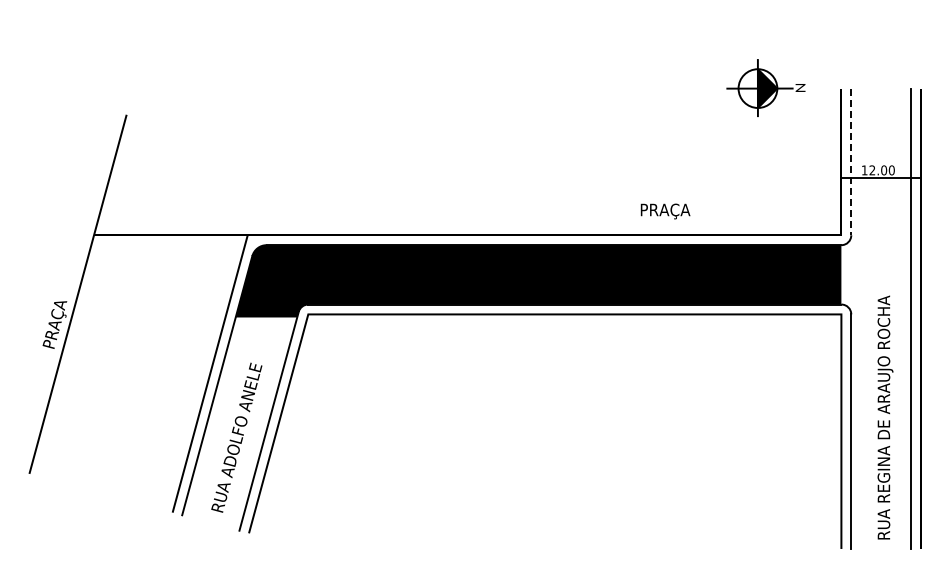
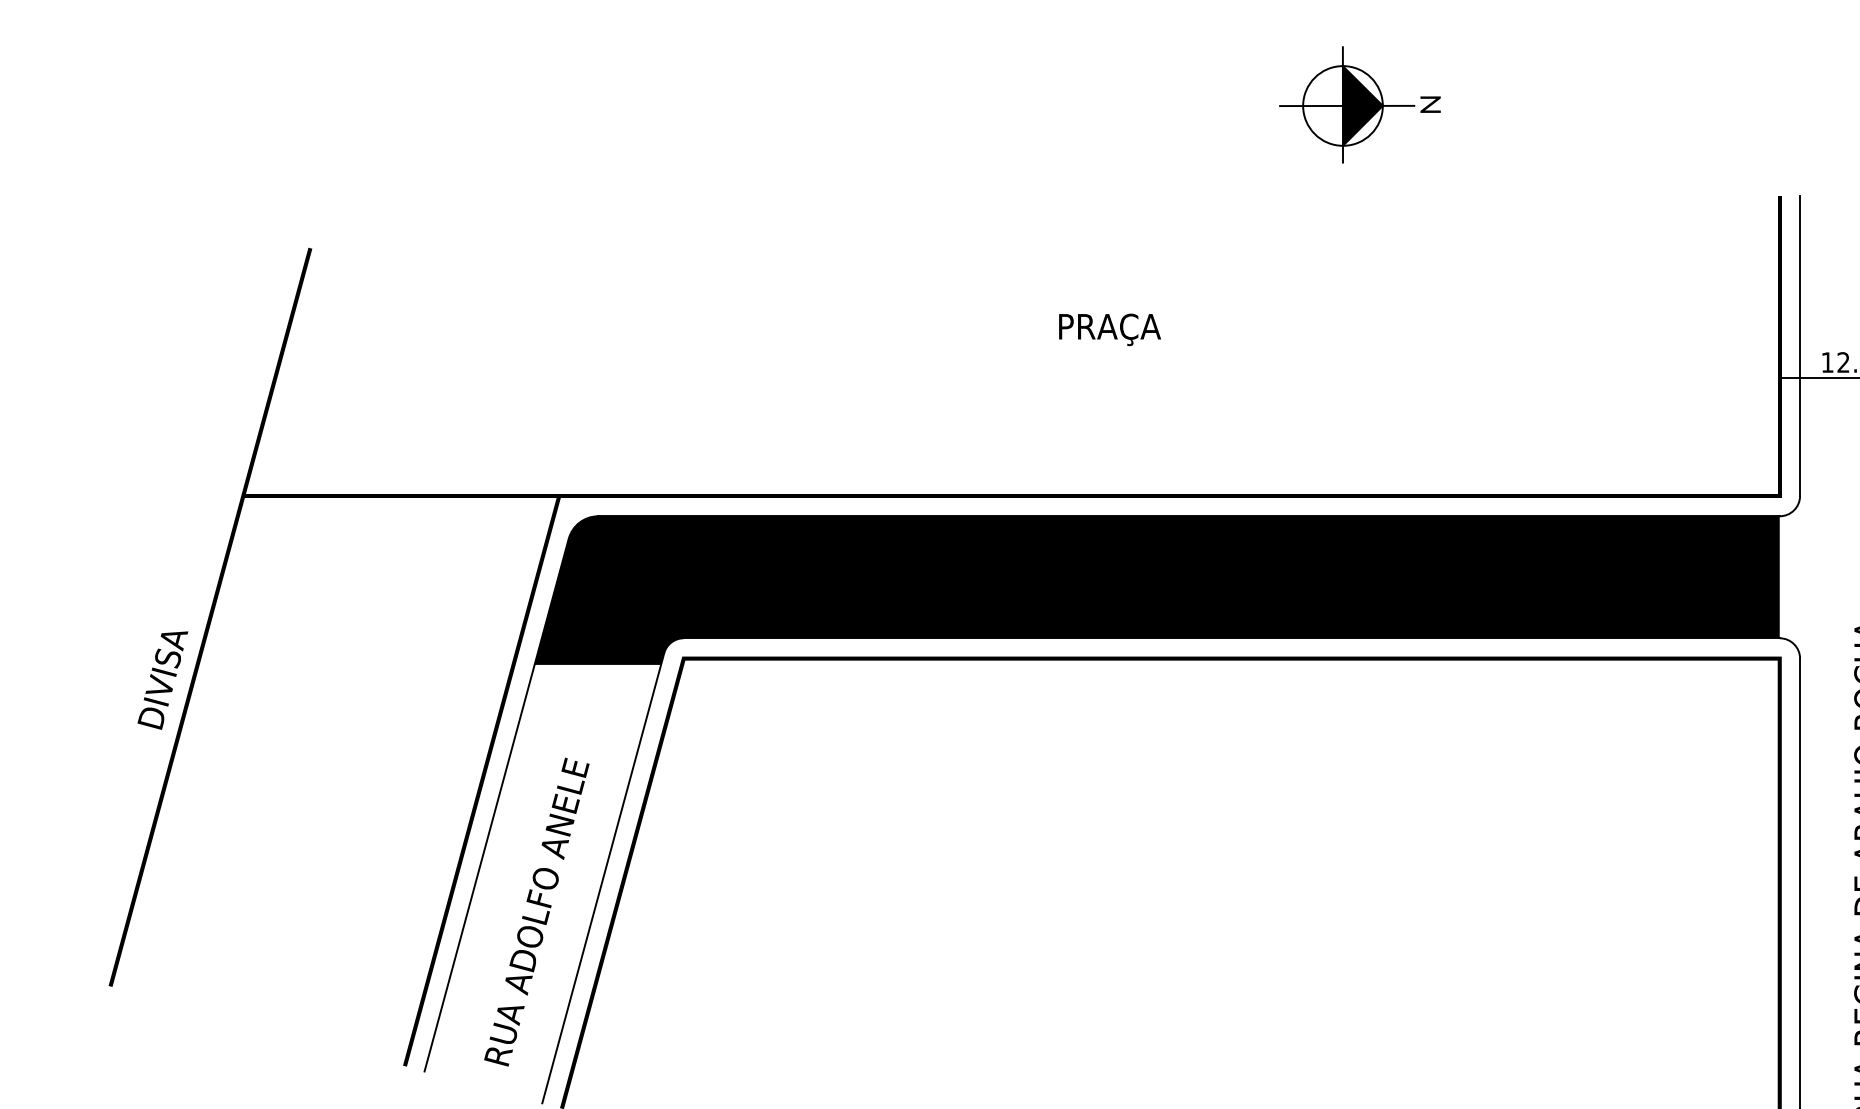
part: (765, 87) -> (1358, 103), moved
line: (851, 162) -> (1800, 346), dashed -> solid
text: (665, 211) -> (1109, 329), moved
text: (55, 328) -> (164, 687), PRAÇA -> DIVISA

